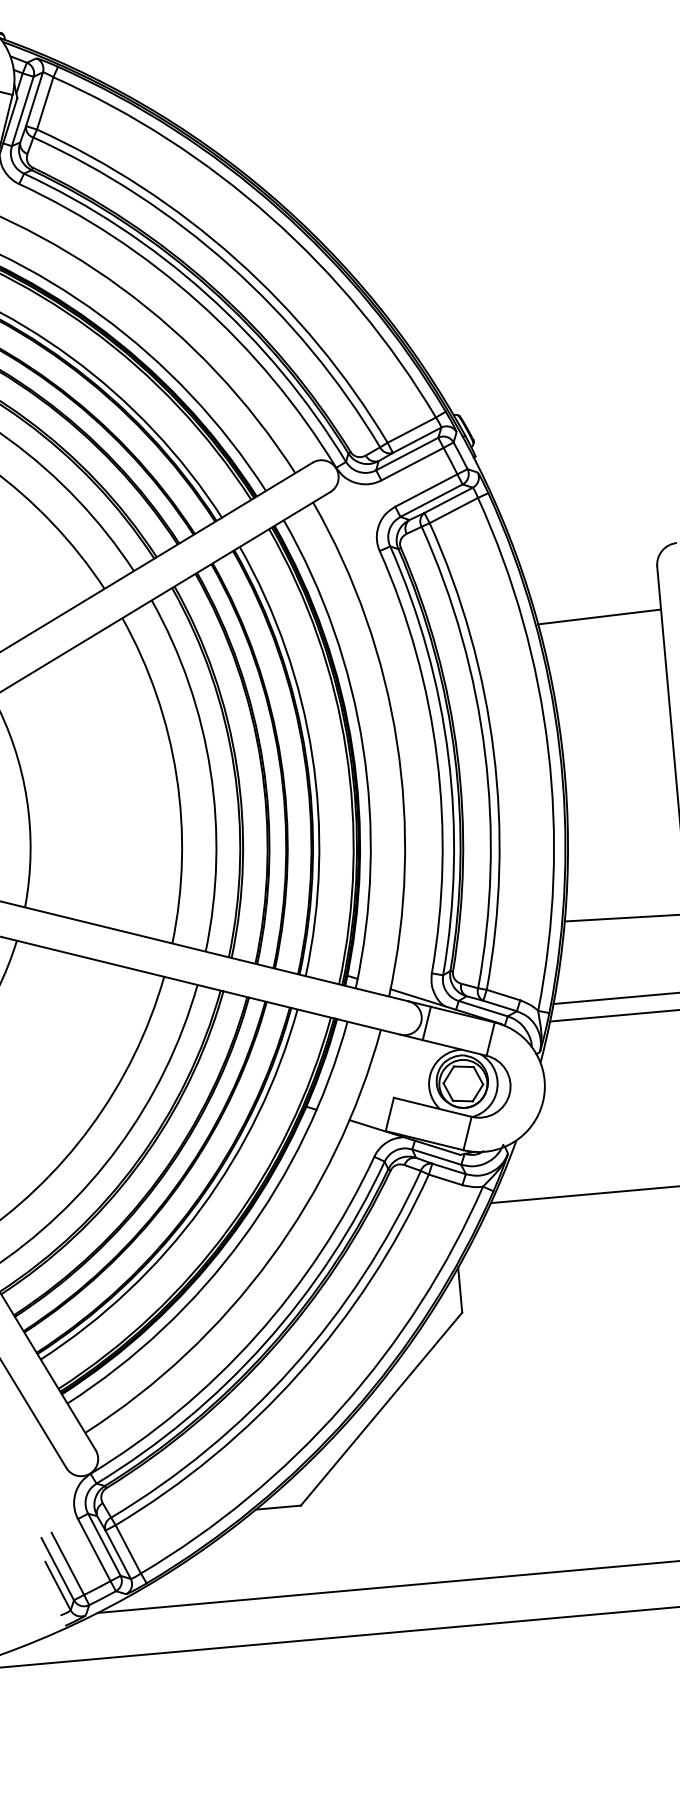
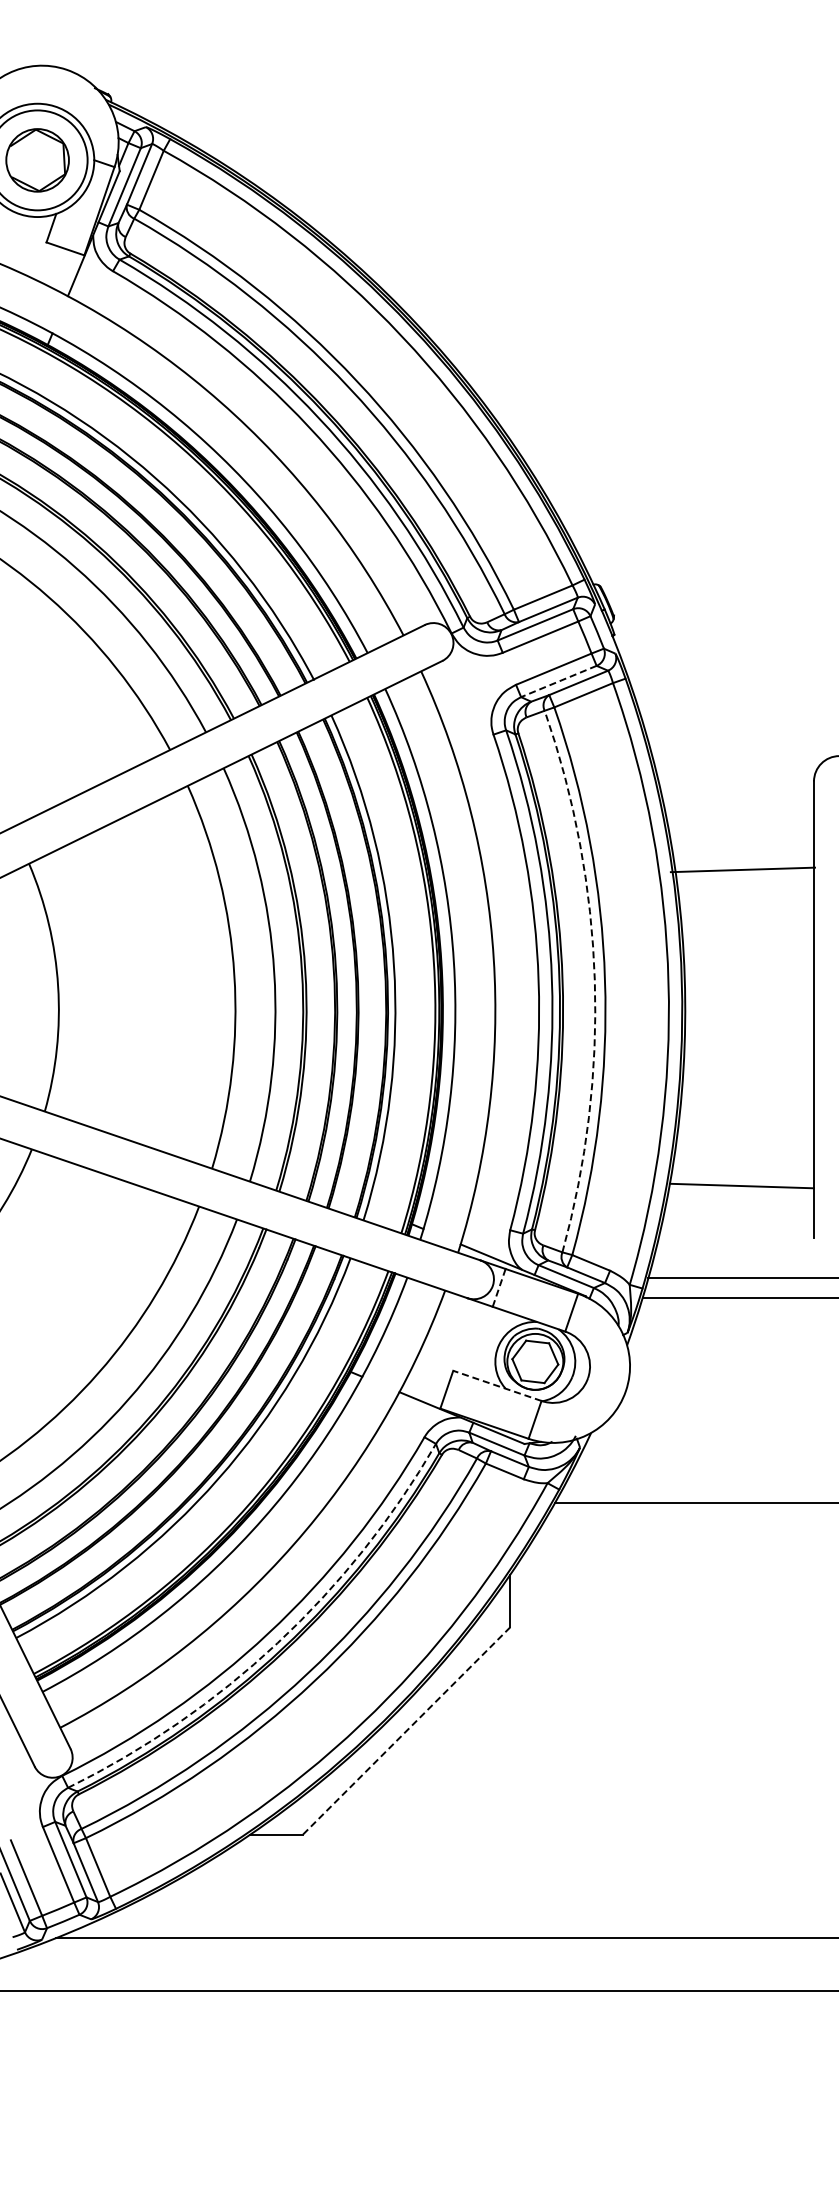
line: (431, 500) -> (558, 681), solid -> dashed
line: (599, 616) -> (742, 869), moved
arc: (484, 753) -> (594, 980), solid -> dashed
line: (427, 1023) -> (499, 1287), solid -> dashed
line: (432, 1107) -> (497, 1385), solid -> dashed
arc: (264, 1344) -> (277, 1643), solid -> dashed
line: (381, 1408) -> (406, 1730), solid -> dashed

